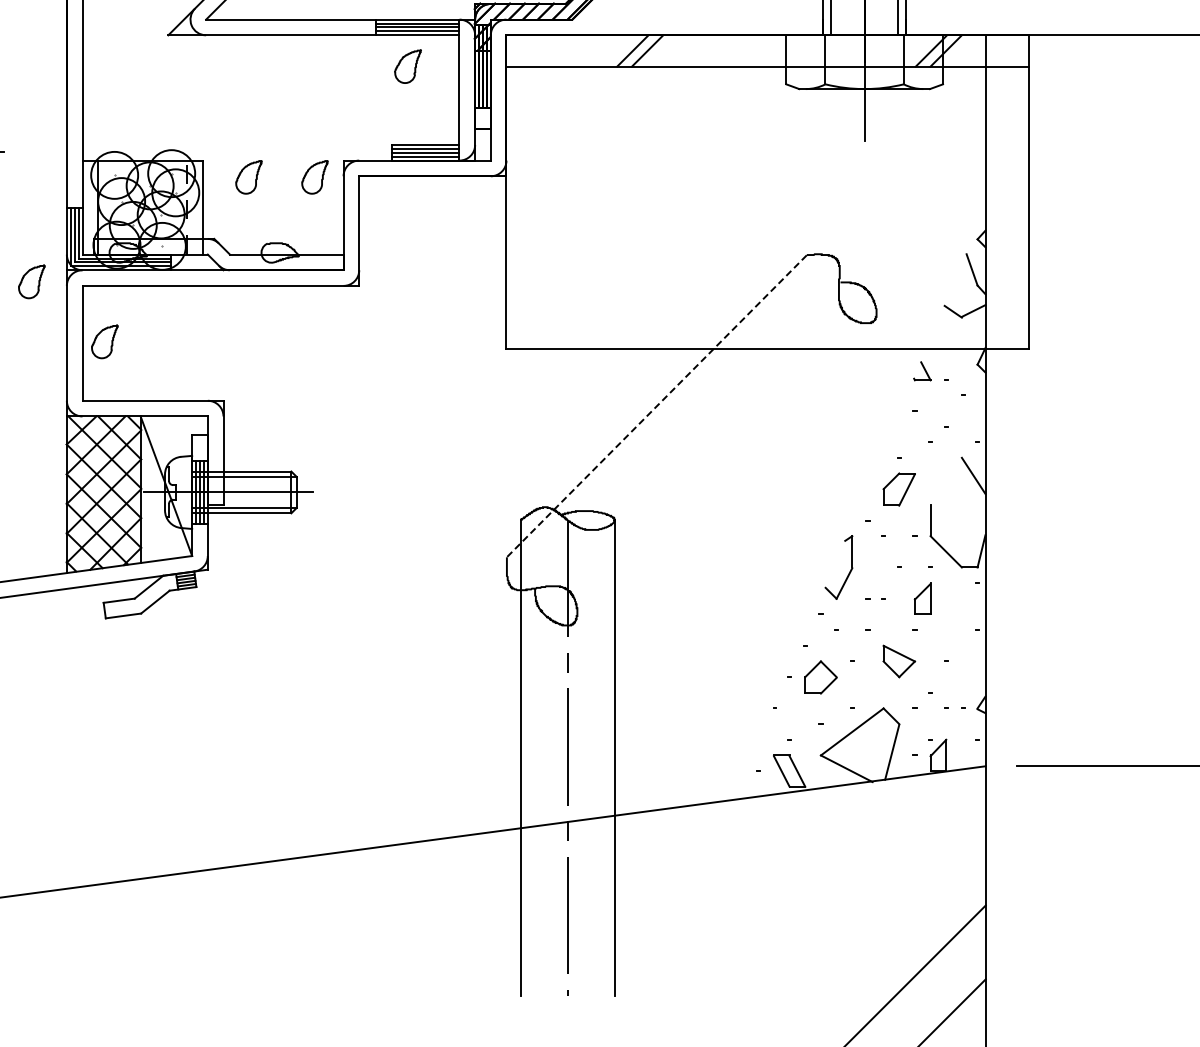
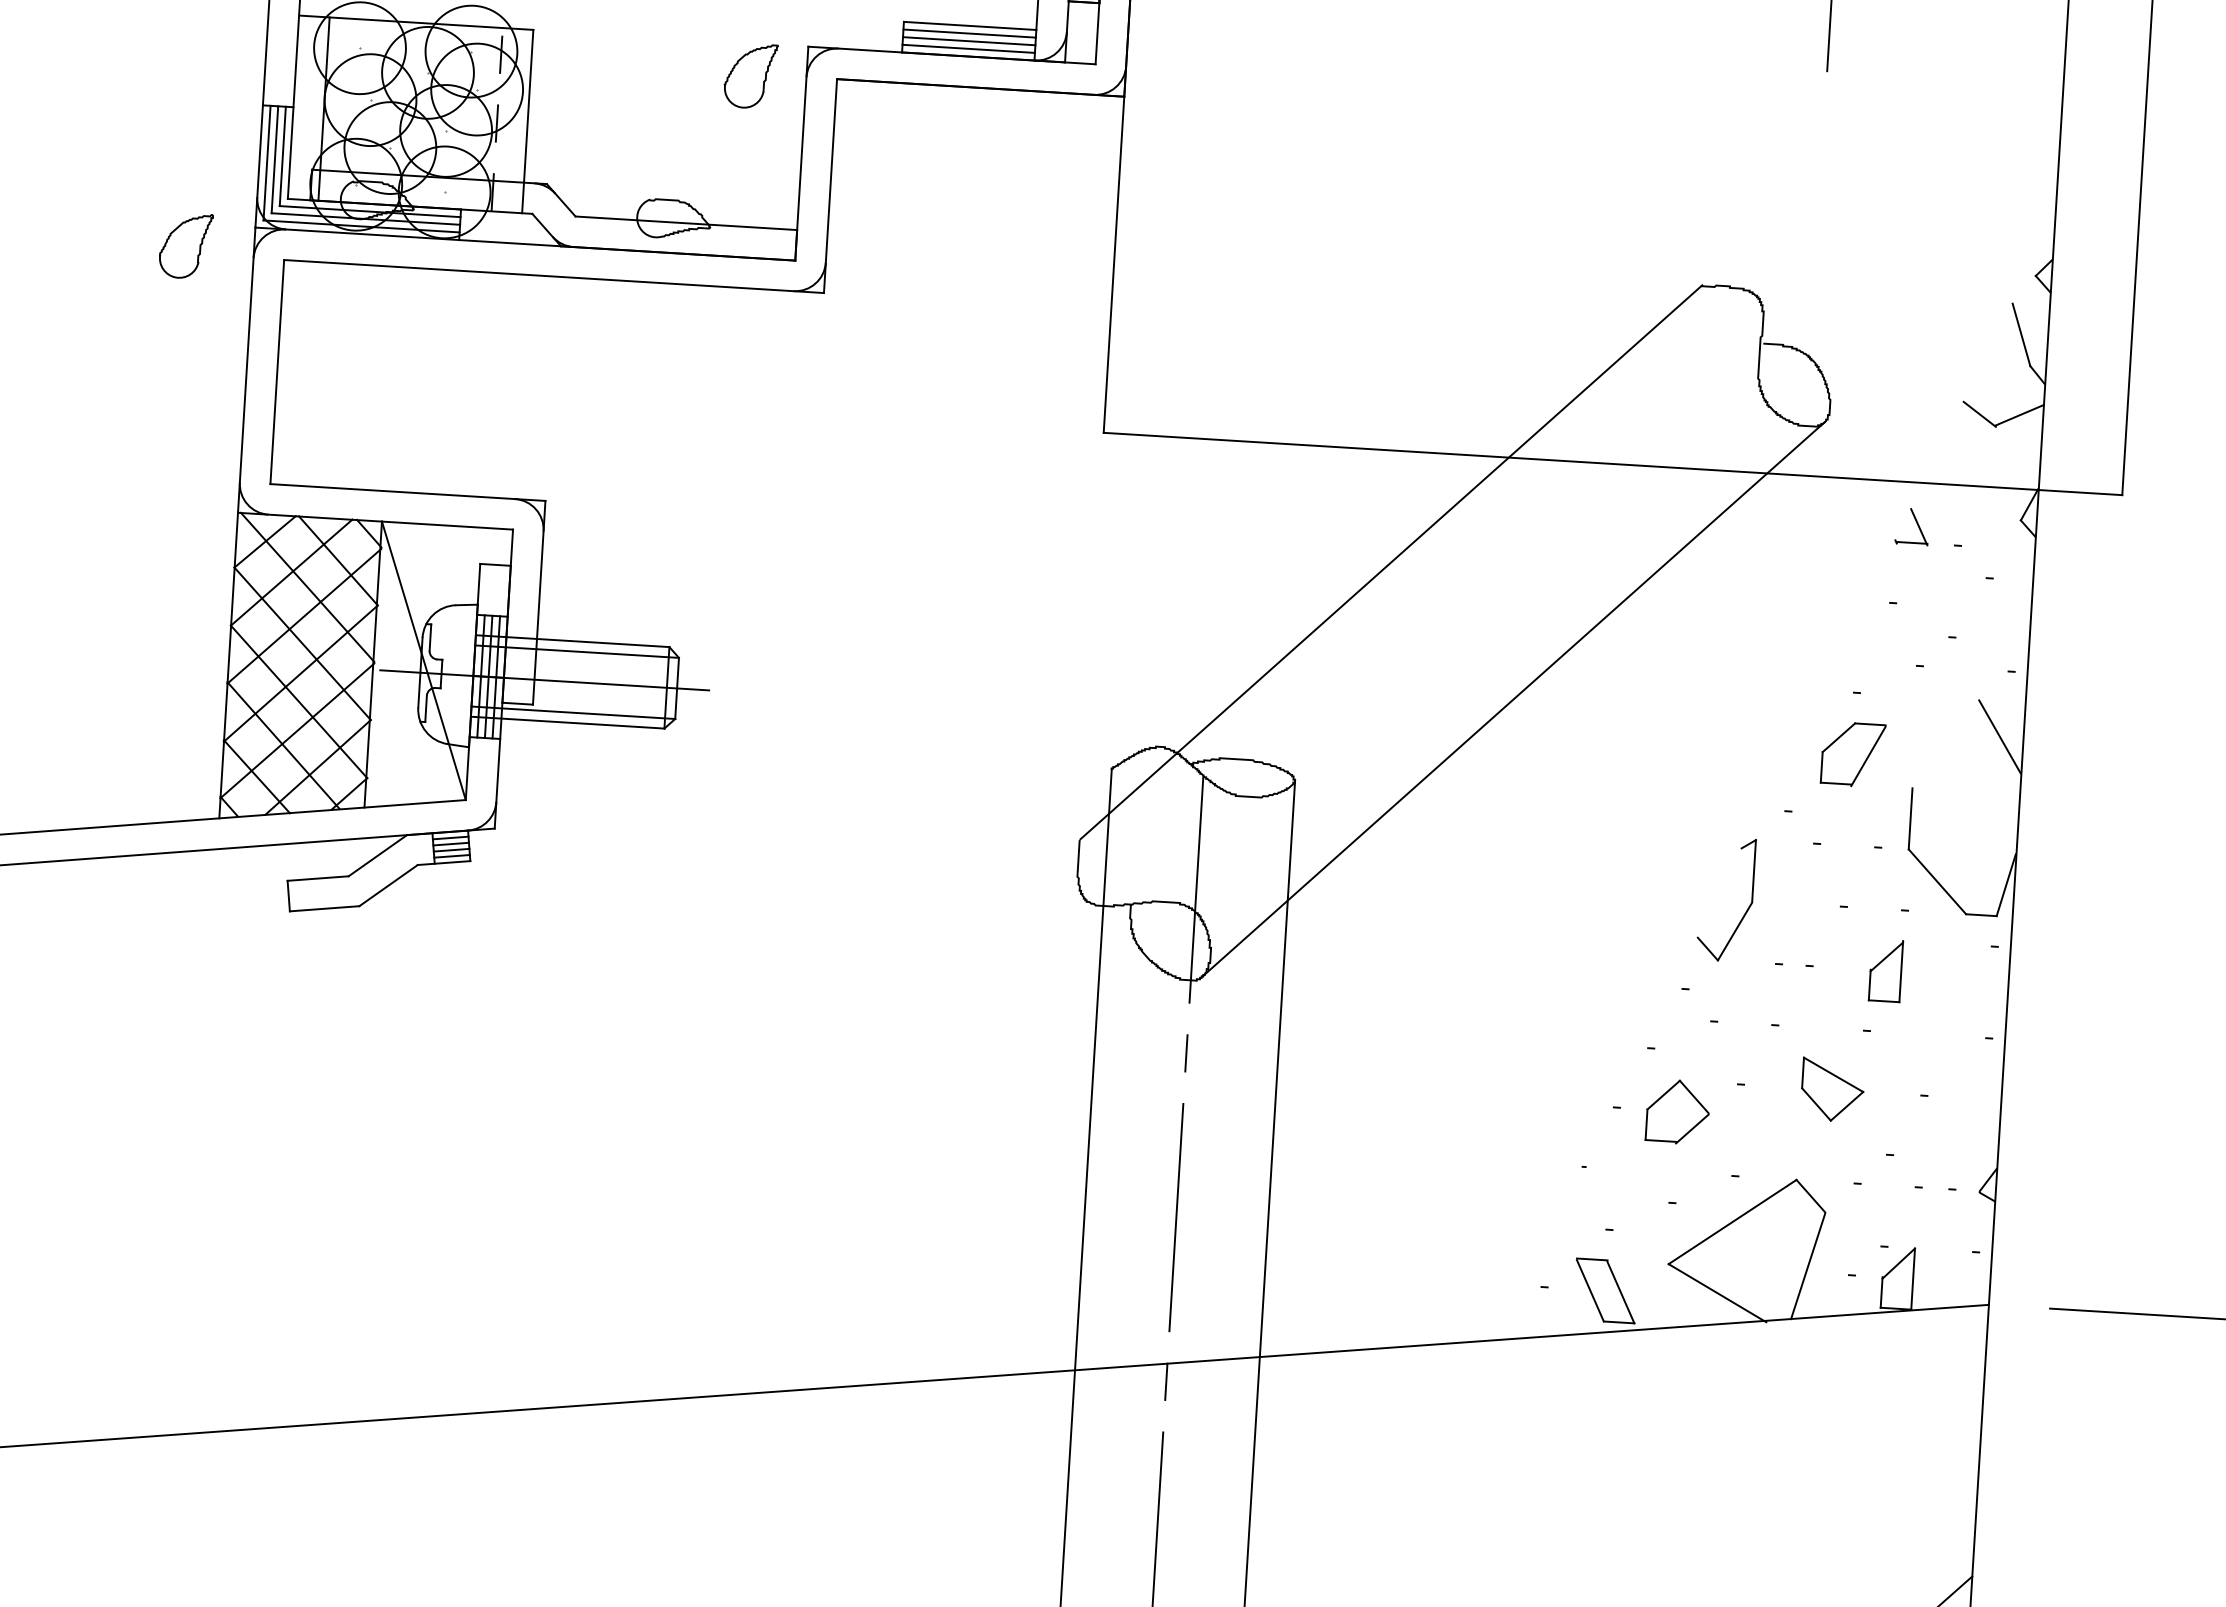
part: (248, 177) -> (620, 68), removed
part: (104, 341) -> (320, 371), removed
line: (657, 405) -> (1391, 561), dashed -> solid
line: (723, 471) -> (1512, 698), added

